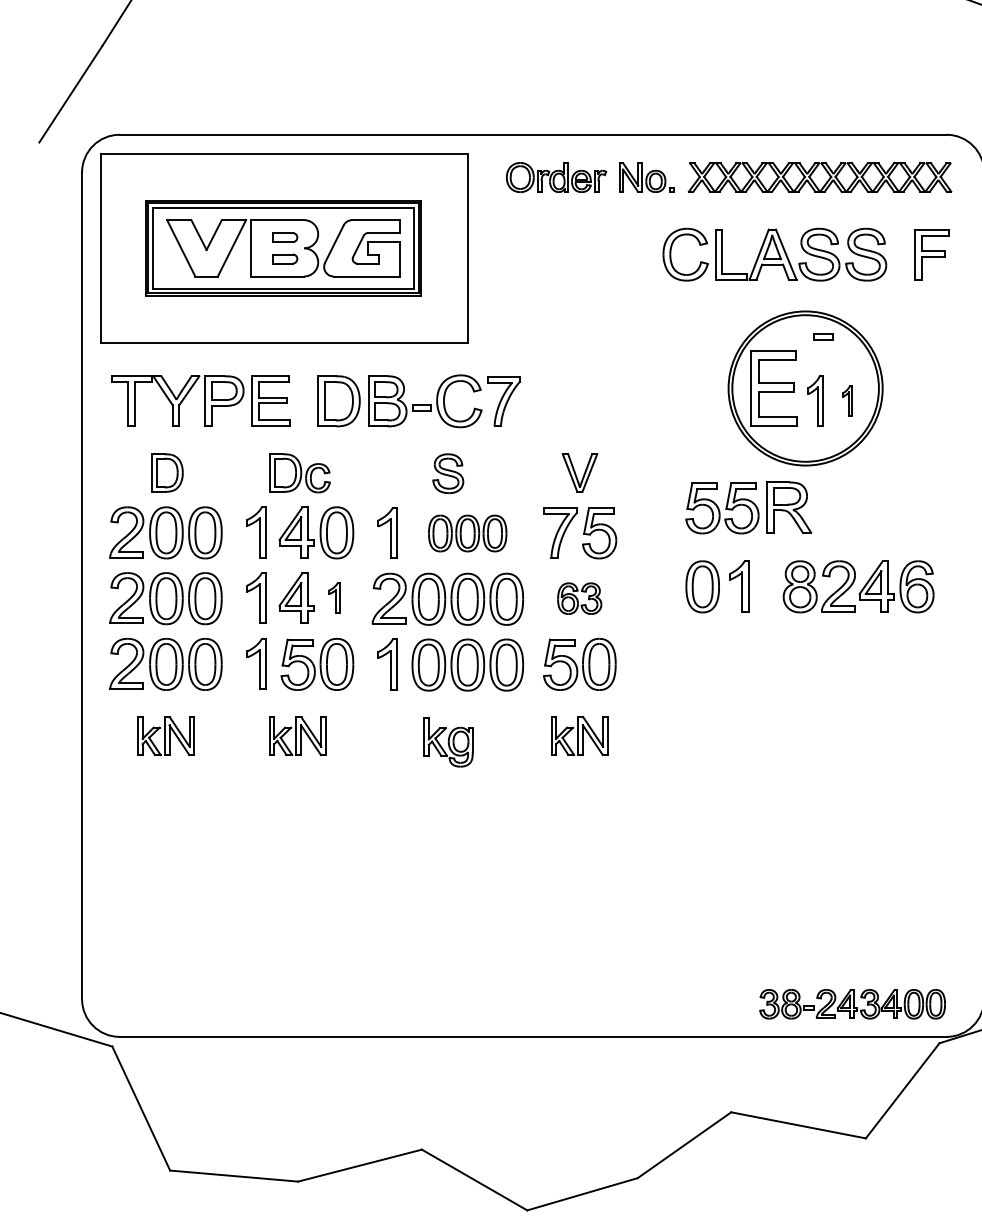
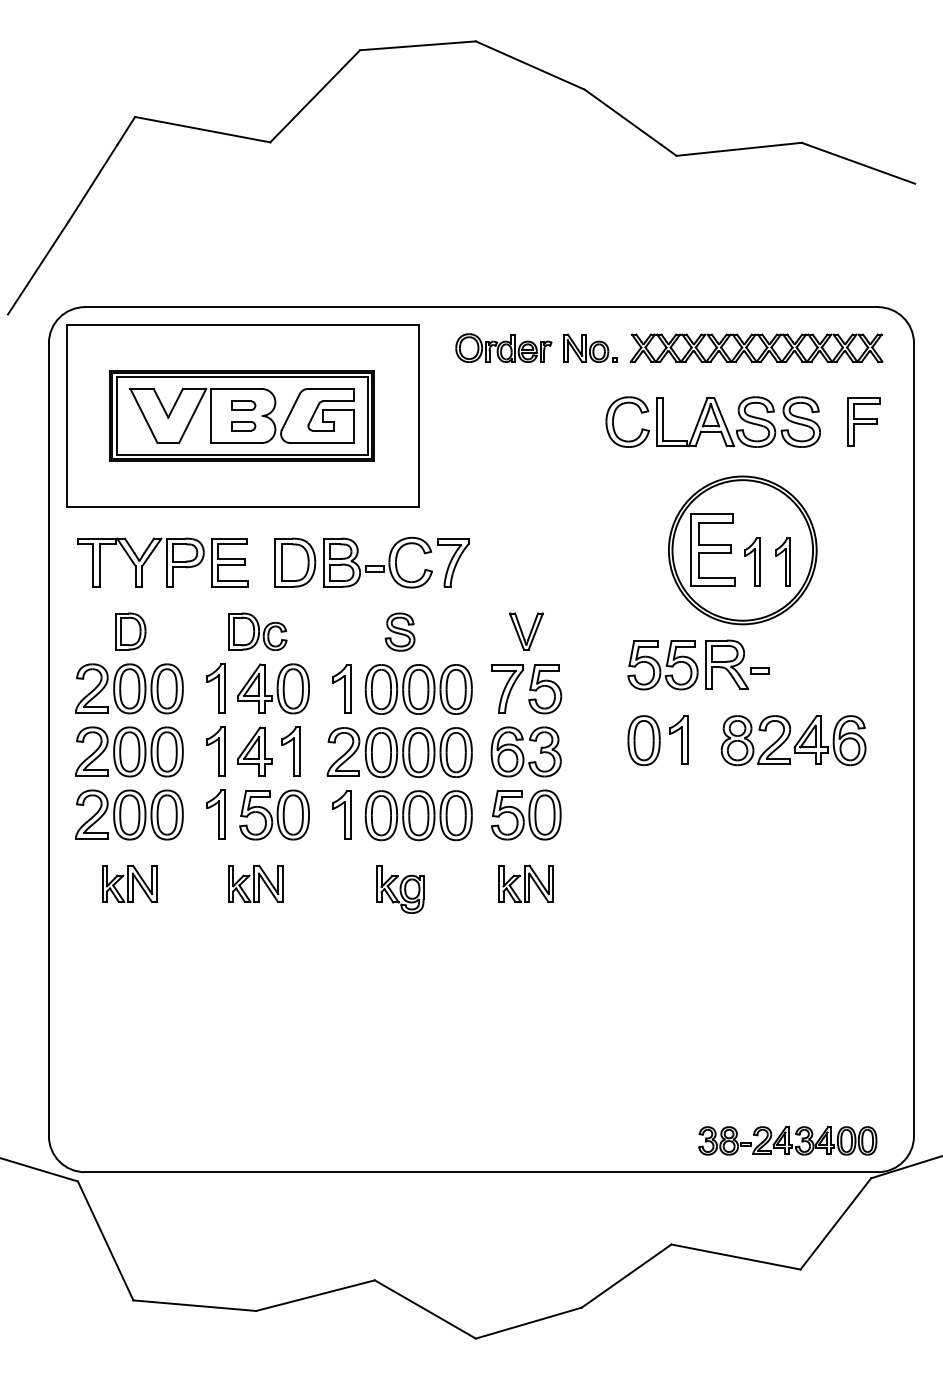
part: (823, 336) -> (759, 670), moved
part: (847, 400) -> (782, 561), size x1.67
part: (467, 533) -> (418, 689), size x1.43
part: (333, 598) -> (290, 751), size x1.67
part: (579, 598) -> (525, 751), size x1.67

